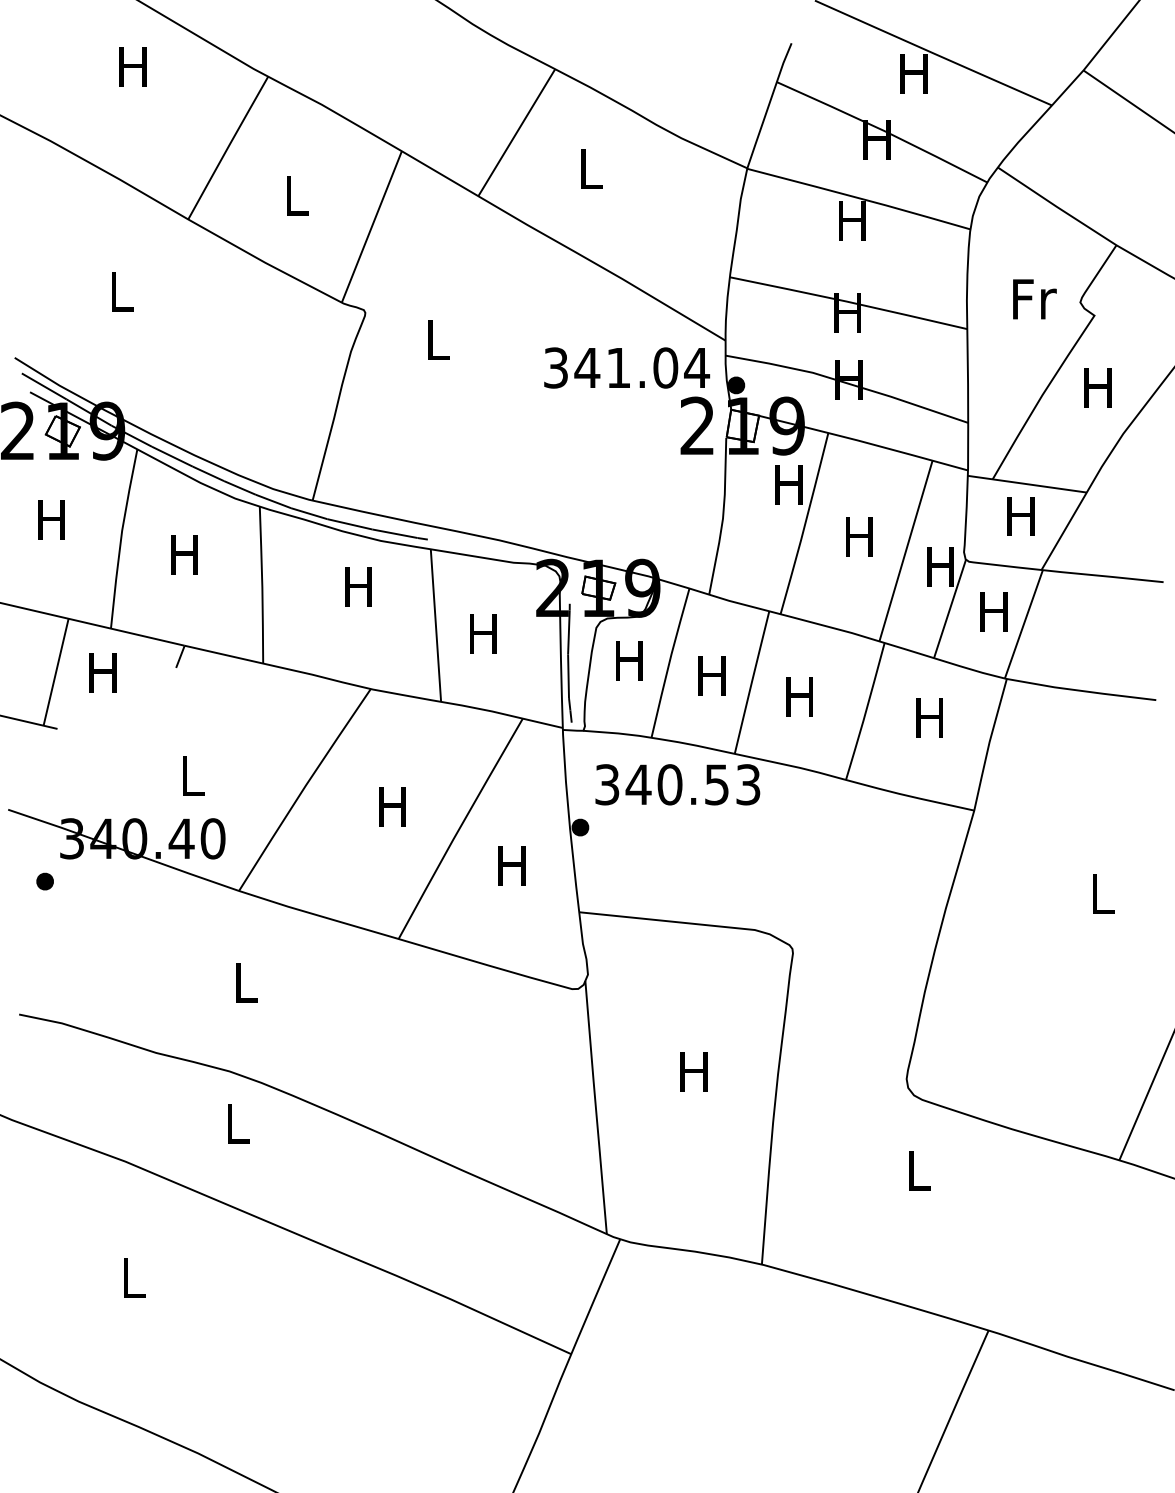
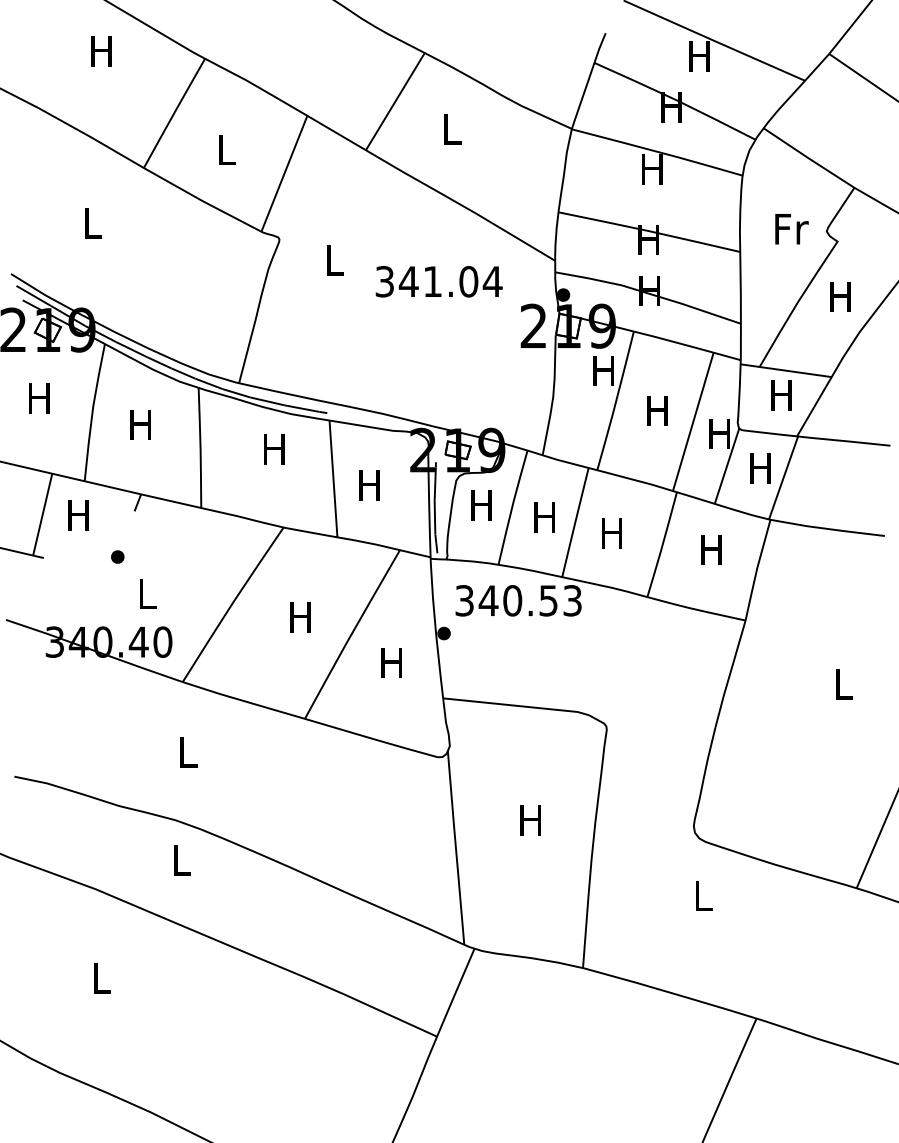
text: (627, 367) -> (439, 281), moved
part: (44, 881) -> (117, 556), moved

